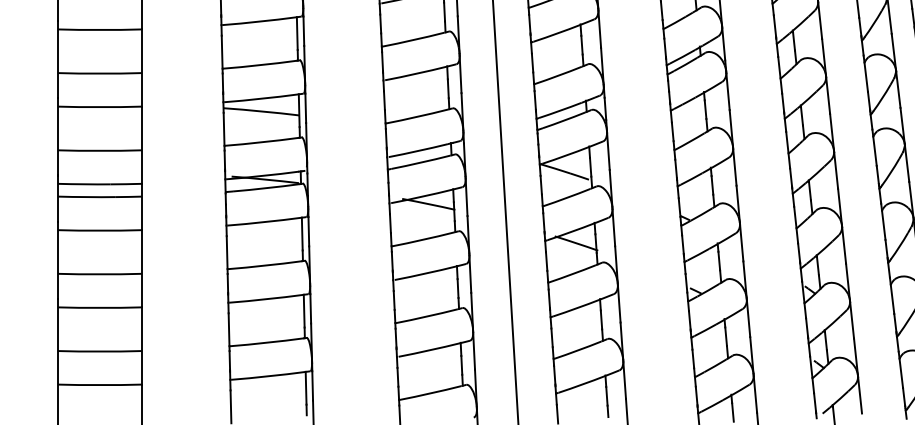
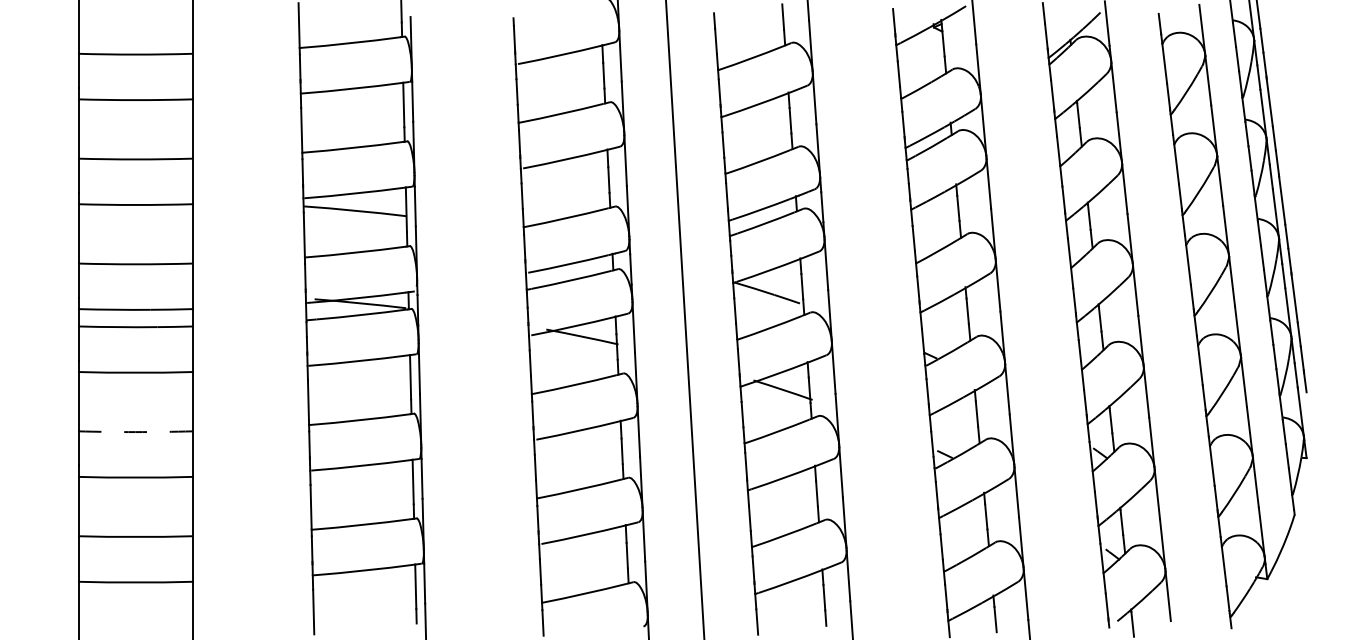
arc: (99, 274) -> (135, 432), solid -> dashed

